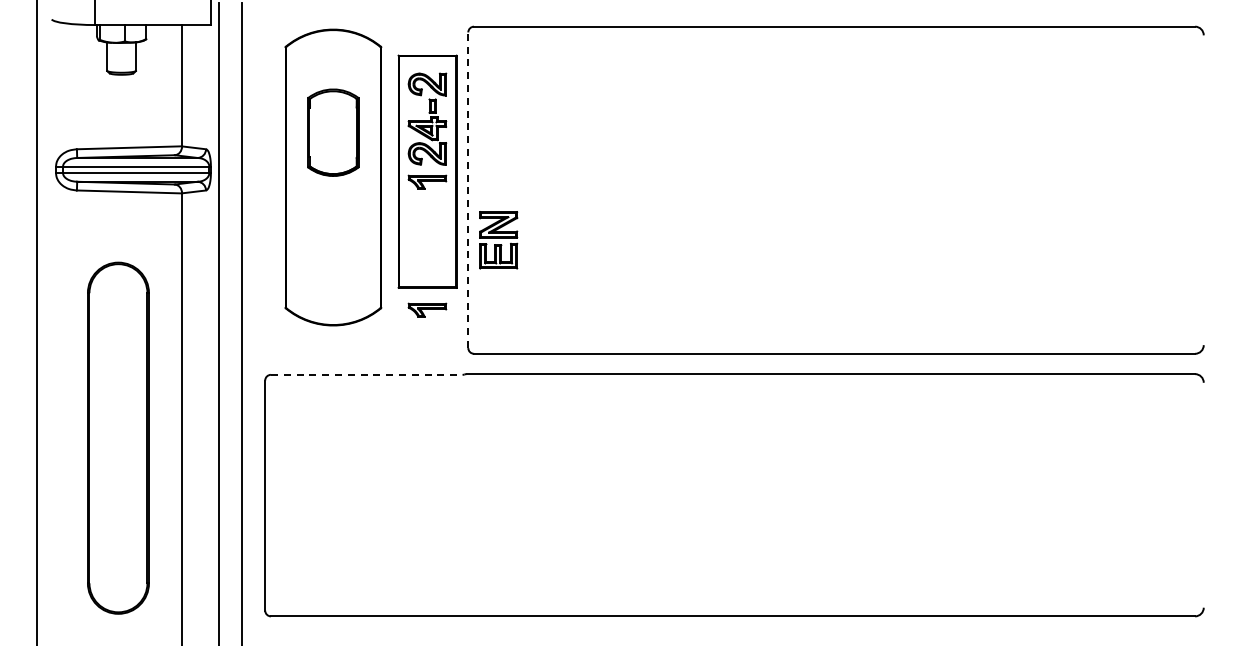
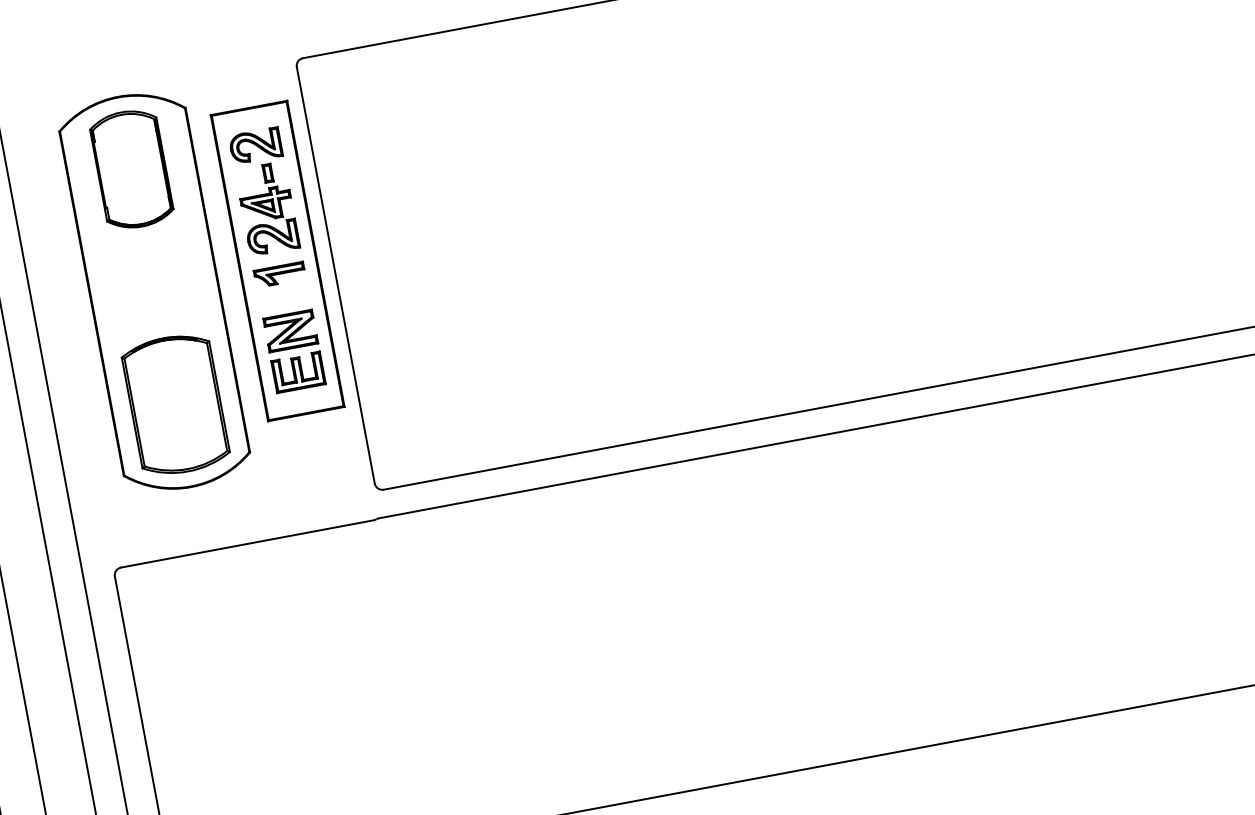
part: (333, 132) -> (131, 169), moved
line: (468, 190) -> (336, 275), dashed -> solid
part: (498, 240) -> (294, 351), moved
part: (333, 262) -> (175, 403), added
part: (427, 309) -> (311, 442), removed
line: (366, 374) -> (247, 543), dashed -> solid

